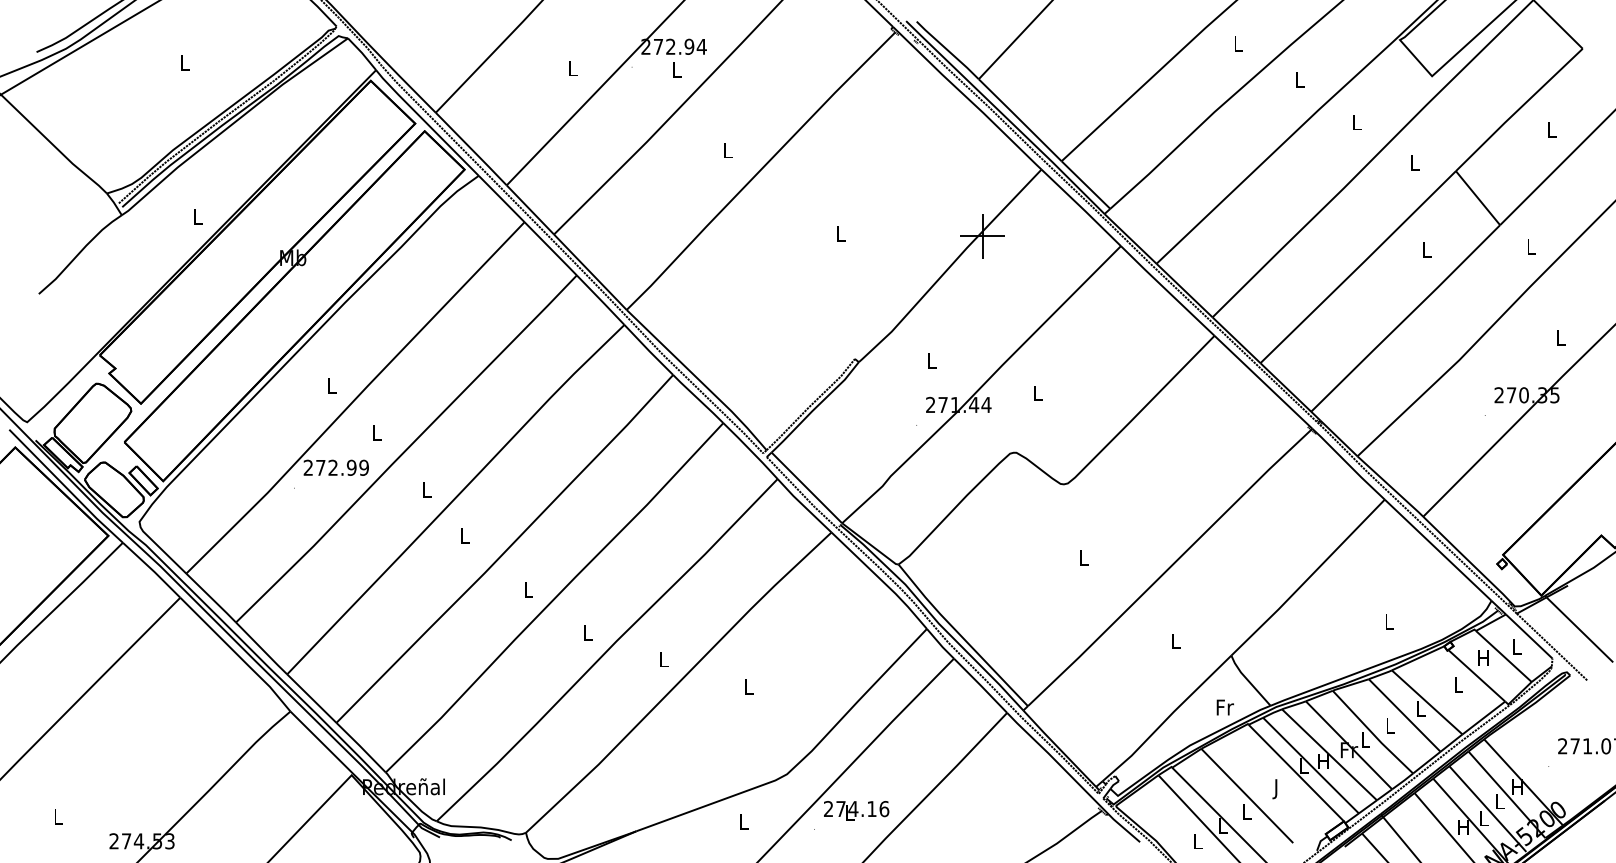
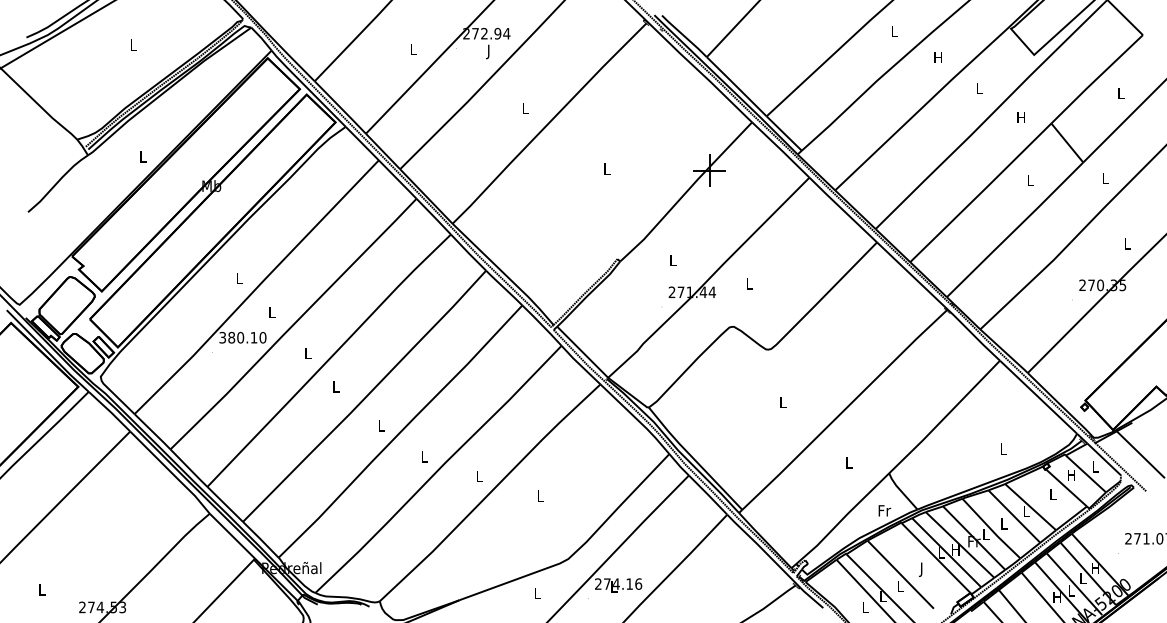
text: (677, 72) -> (489, 52), L -> J
text: (1299, 79) -> (938, 57), L -> H
text: (1414, 162) -> (1021, 117), L -> H
text: (335, 467) -> (242, 337), 272.99 -> 380.10

